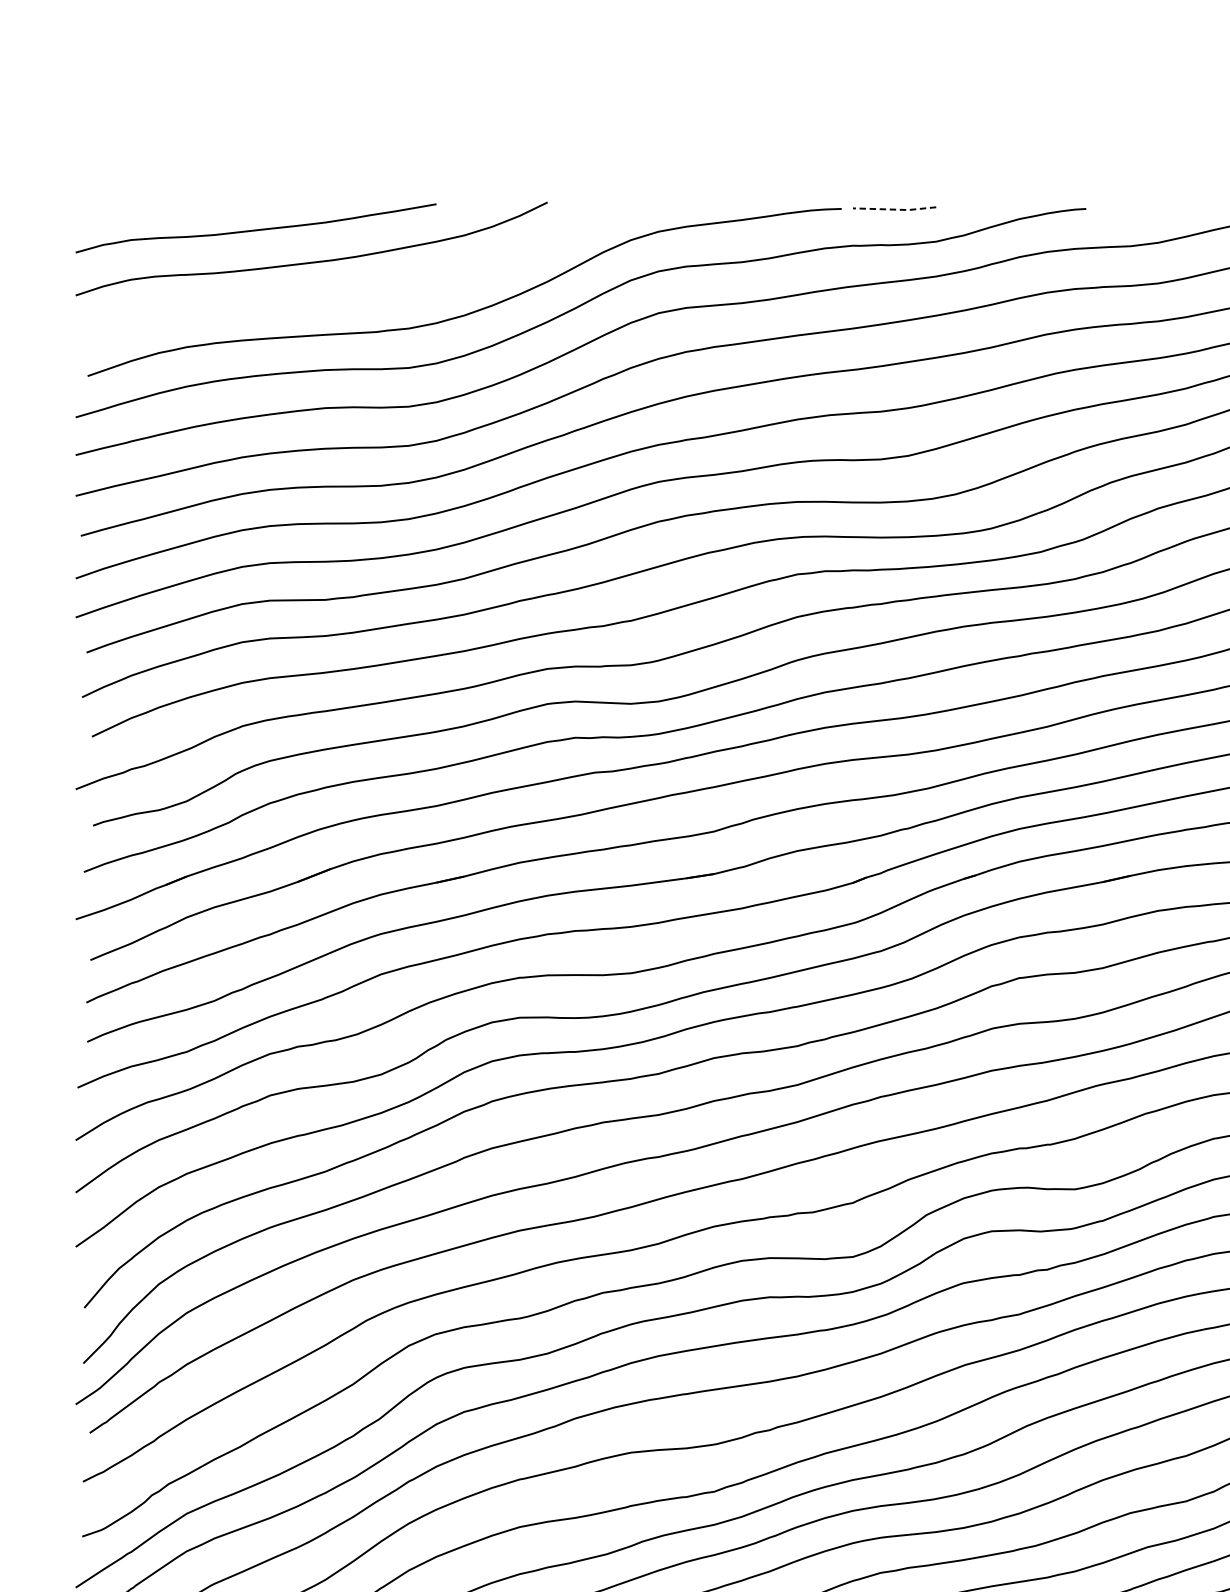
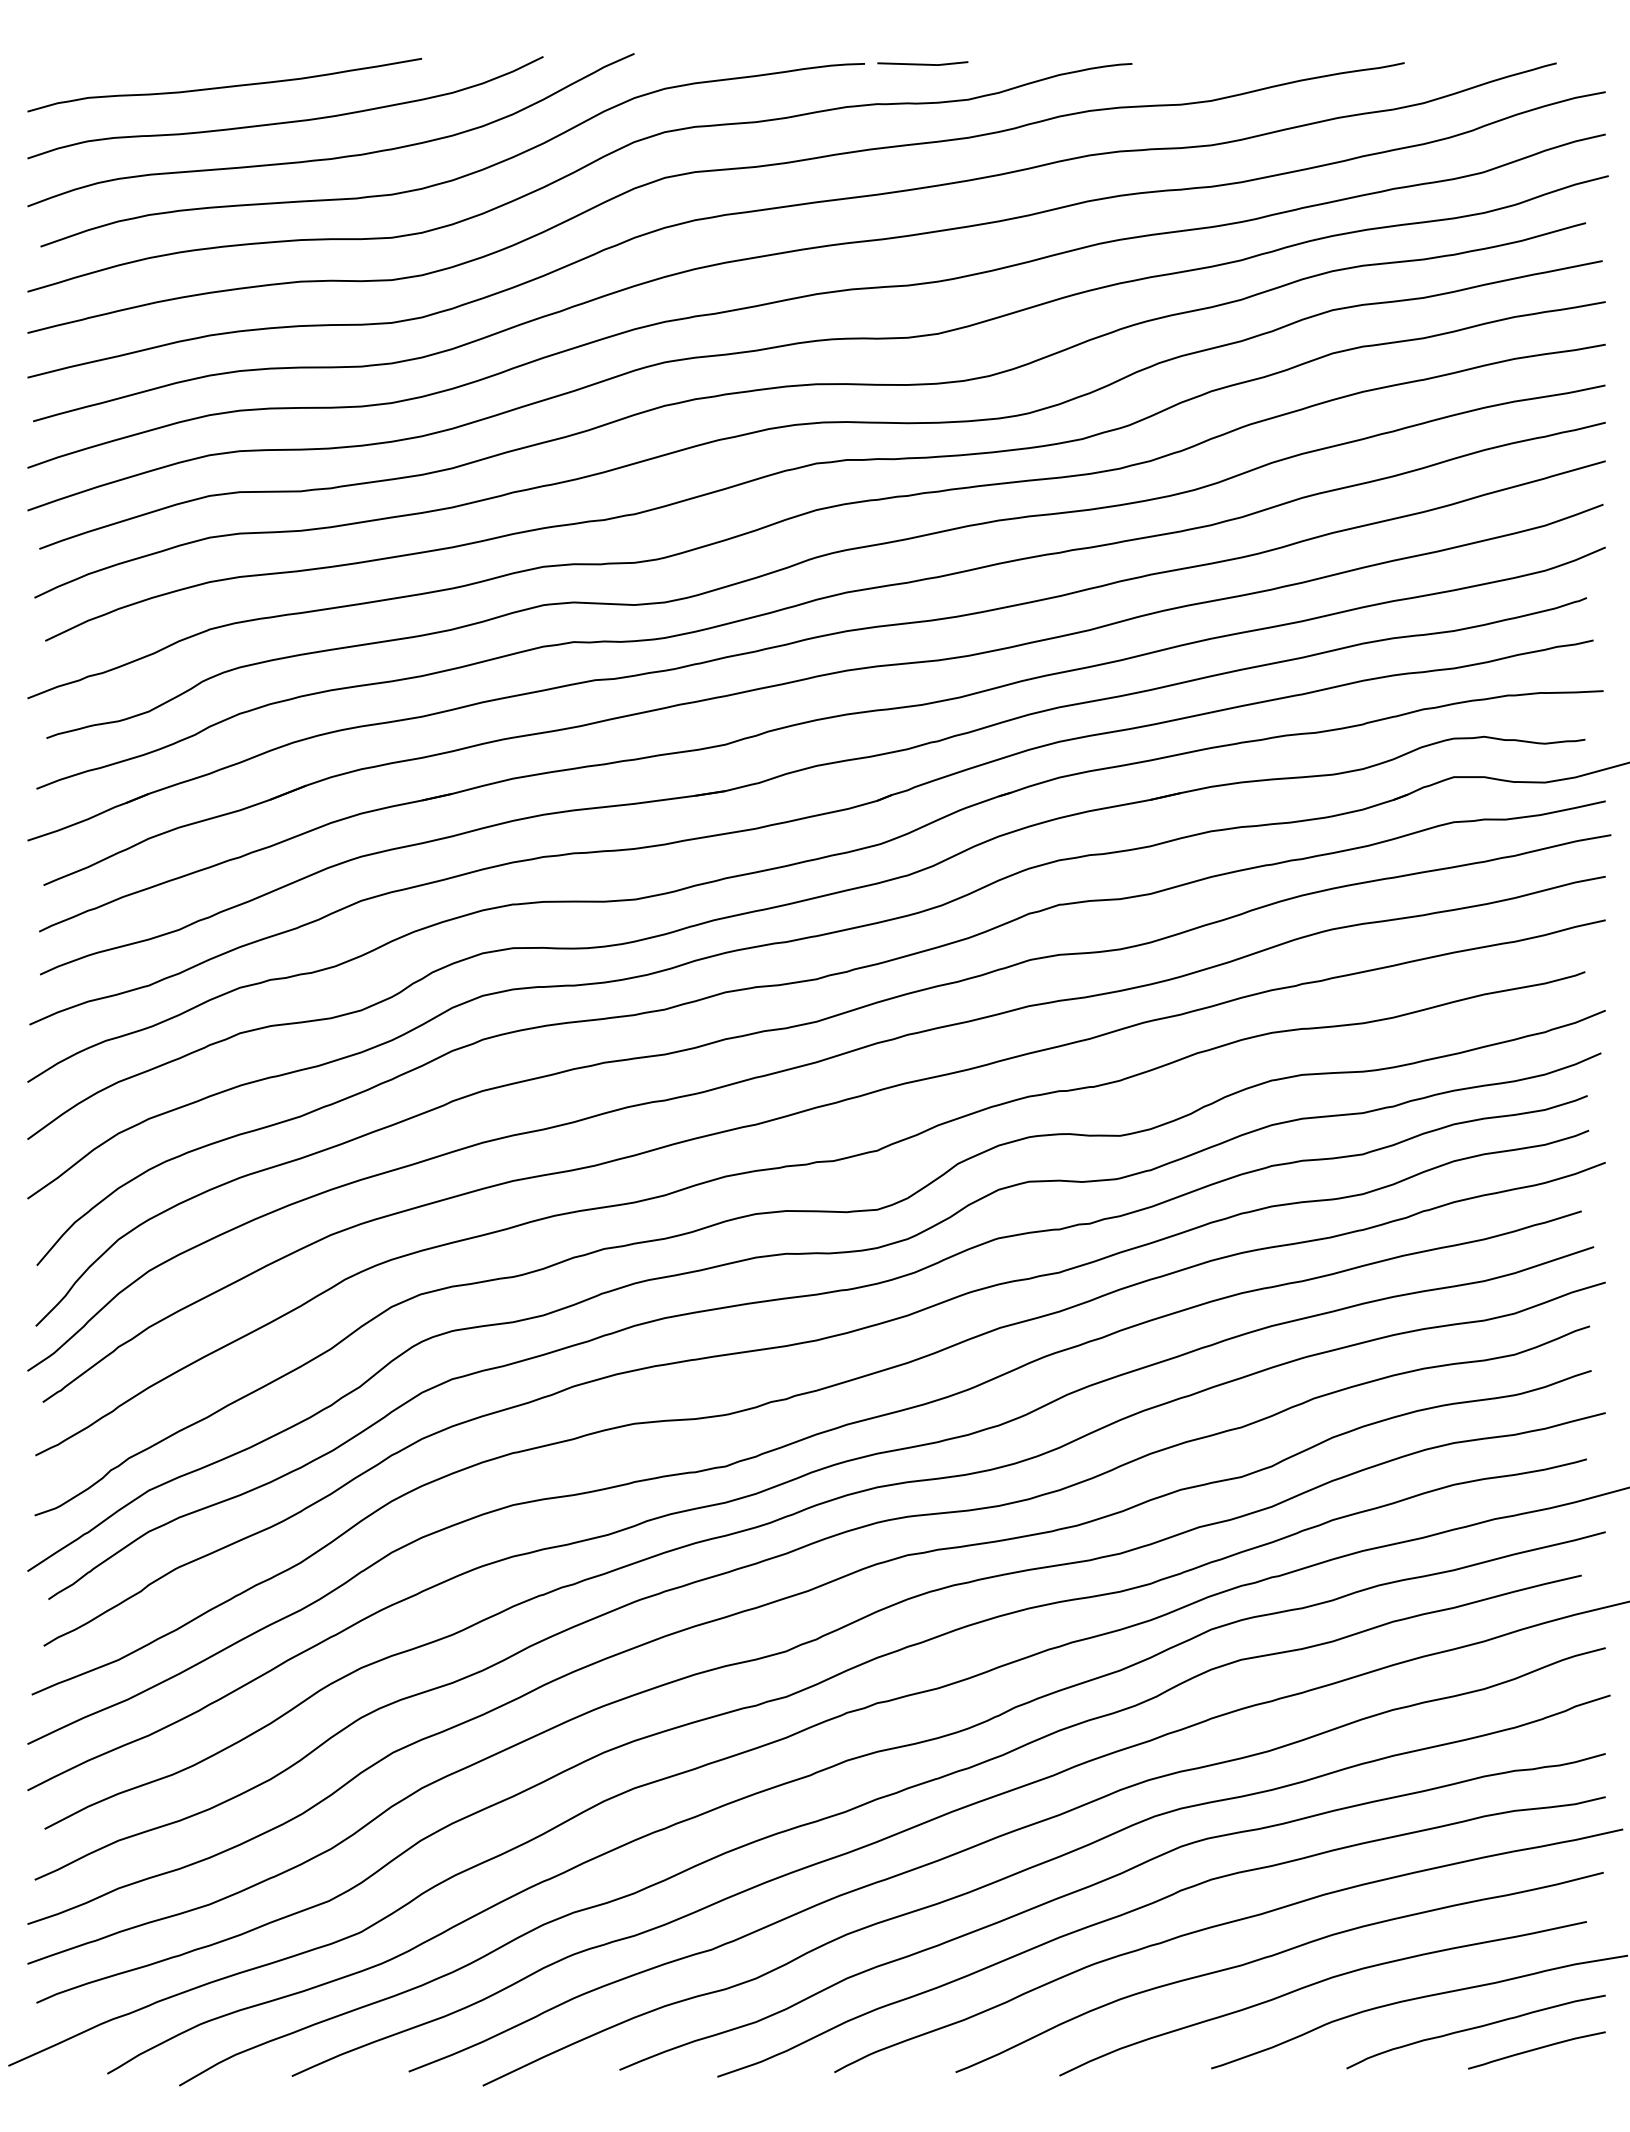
line: (895, 209) -> (923, 64), dashed -> solid
curve: (354, 294) -> (332, 157), added

